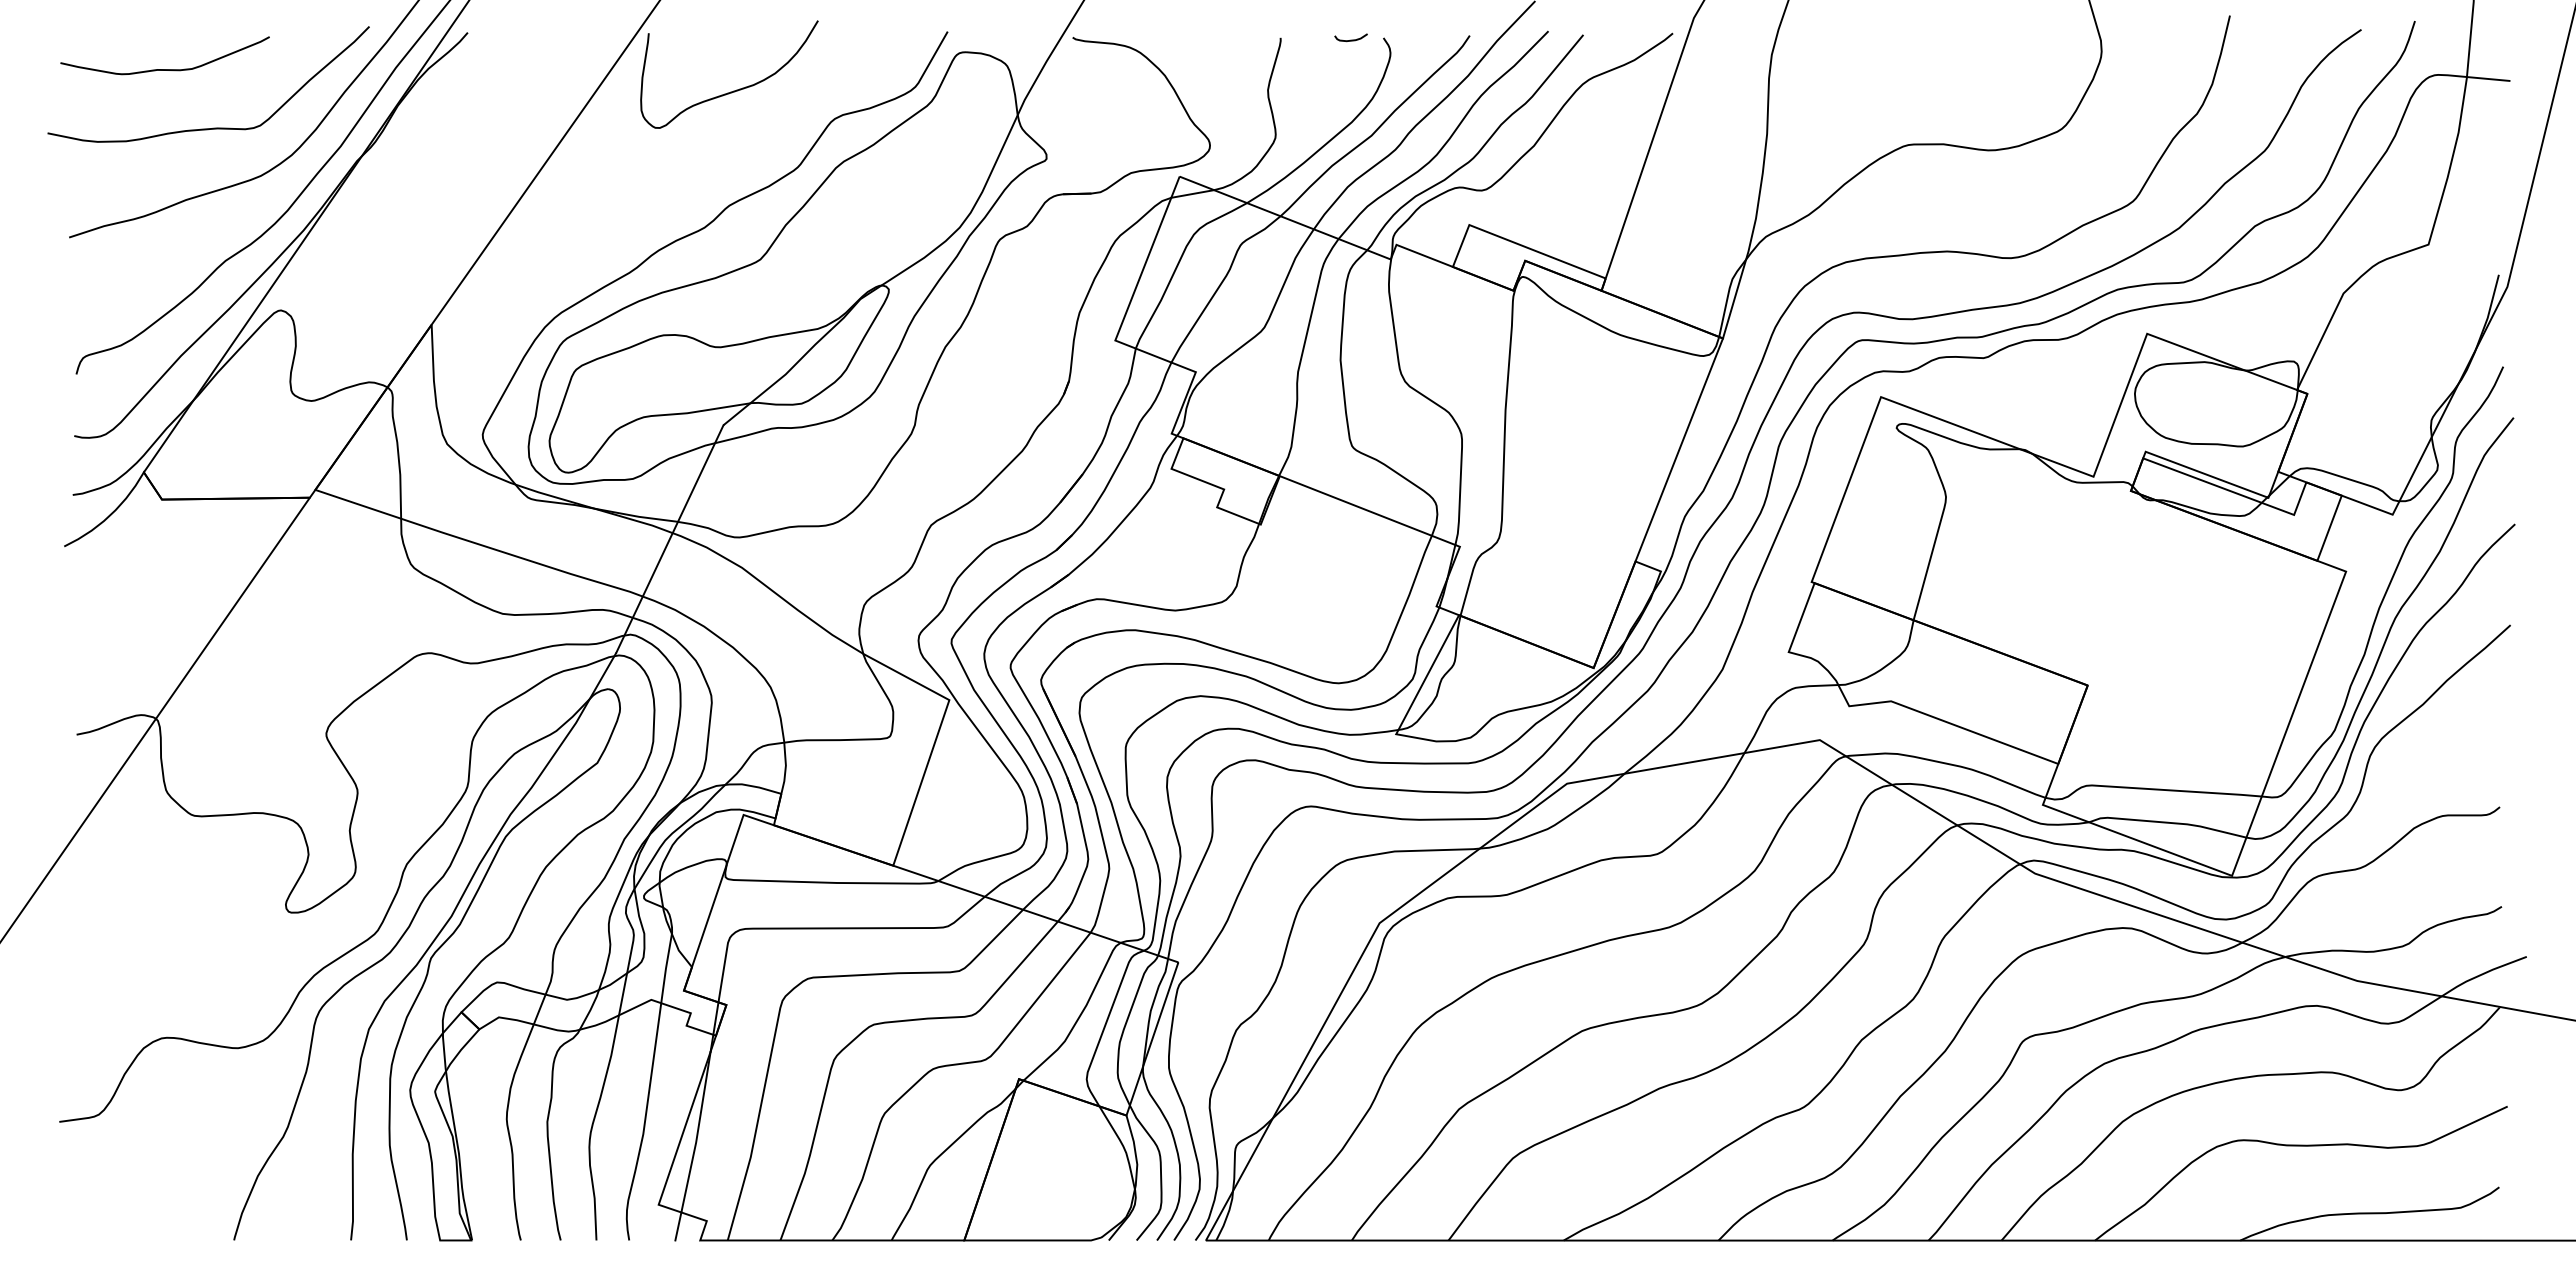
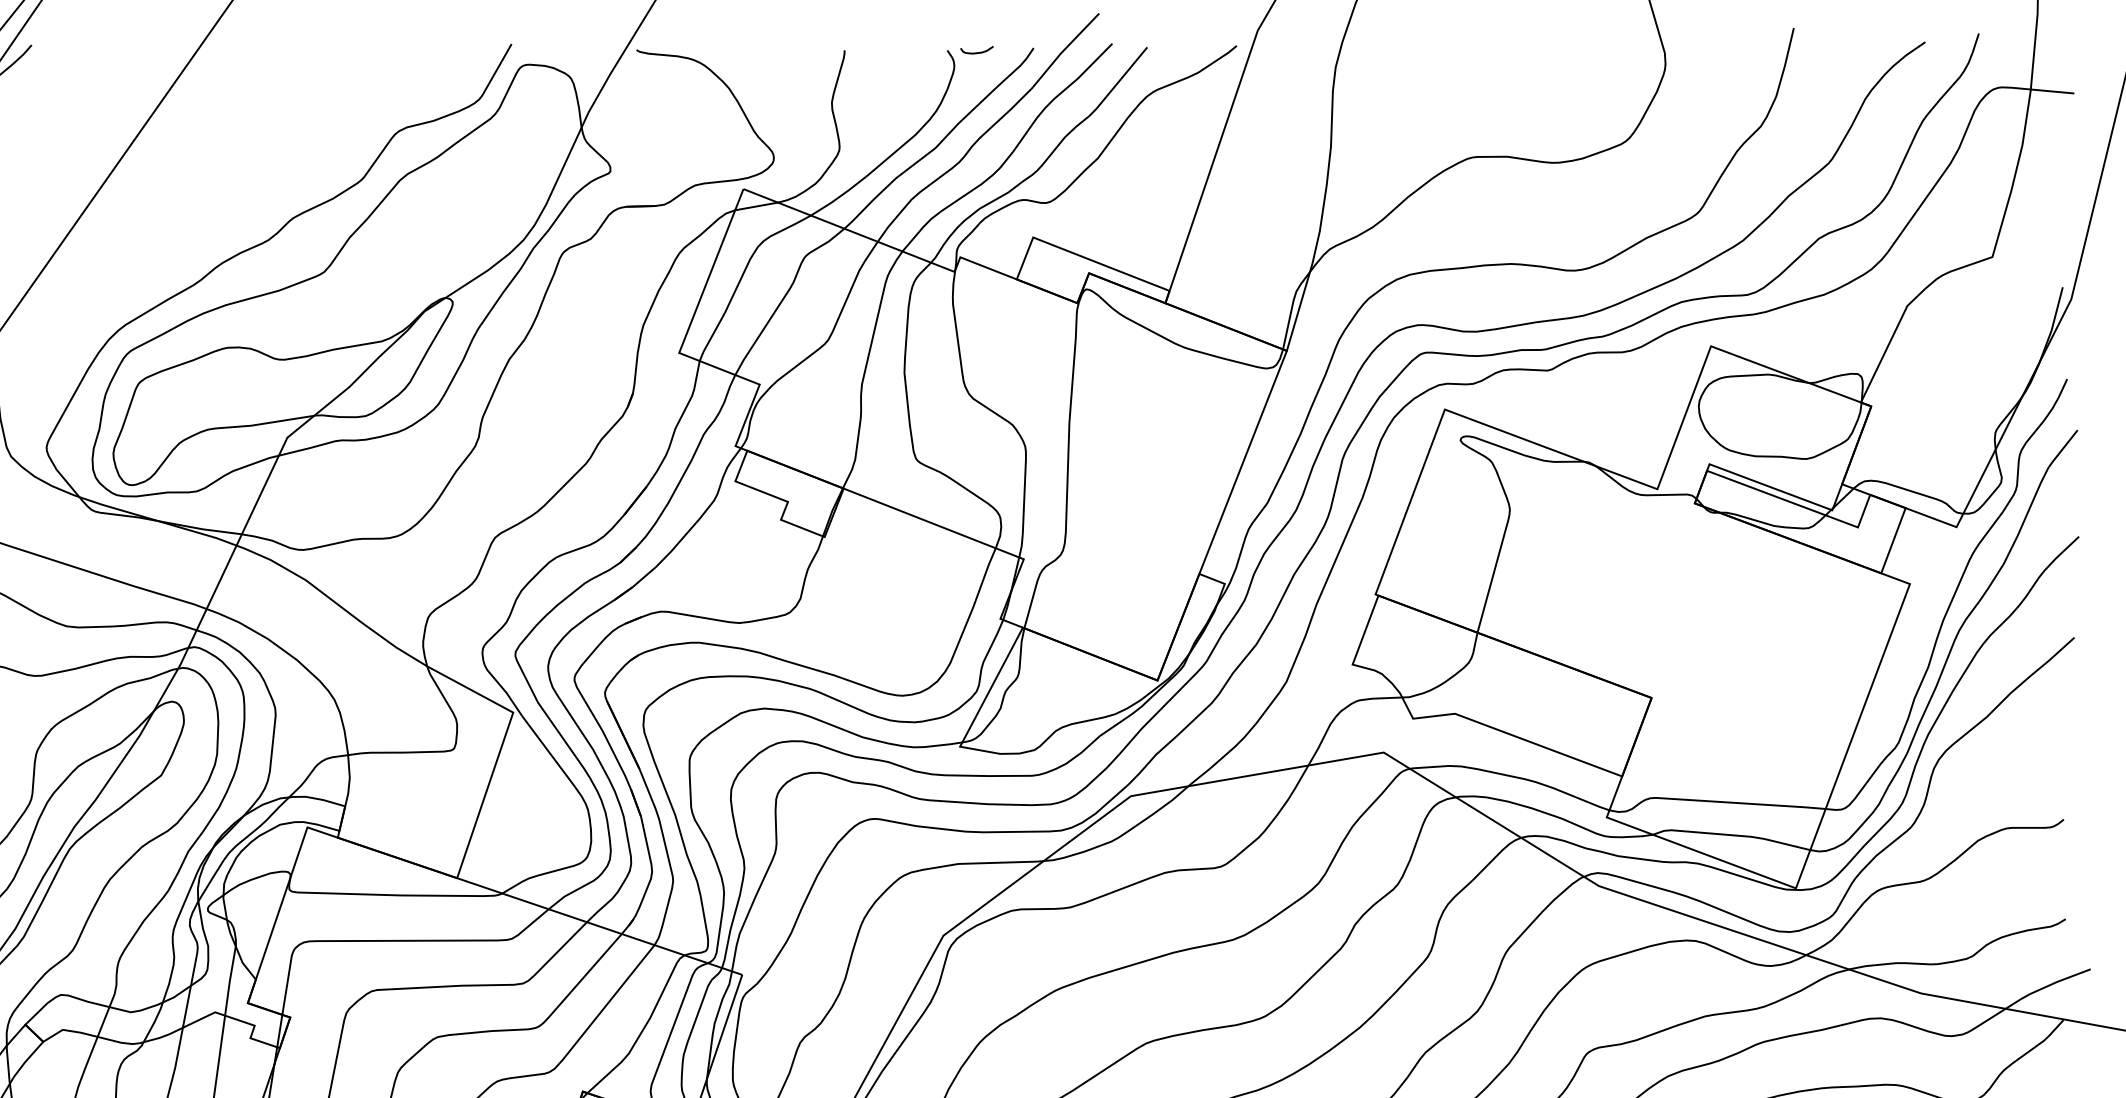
curve: (1350, 39) -> (976, 51), moved
curve: (733, 90) -> (297, 102), removed

